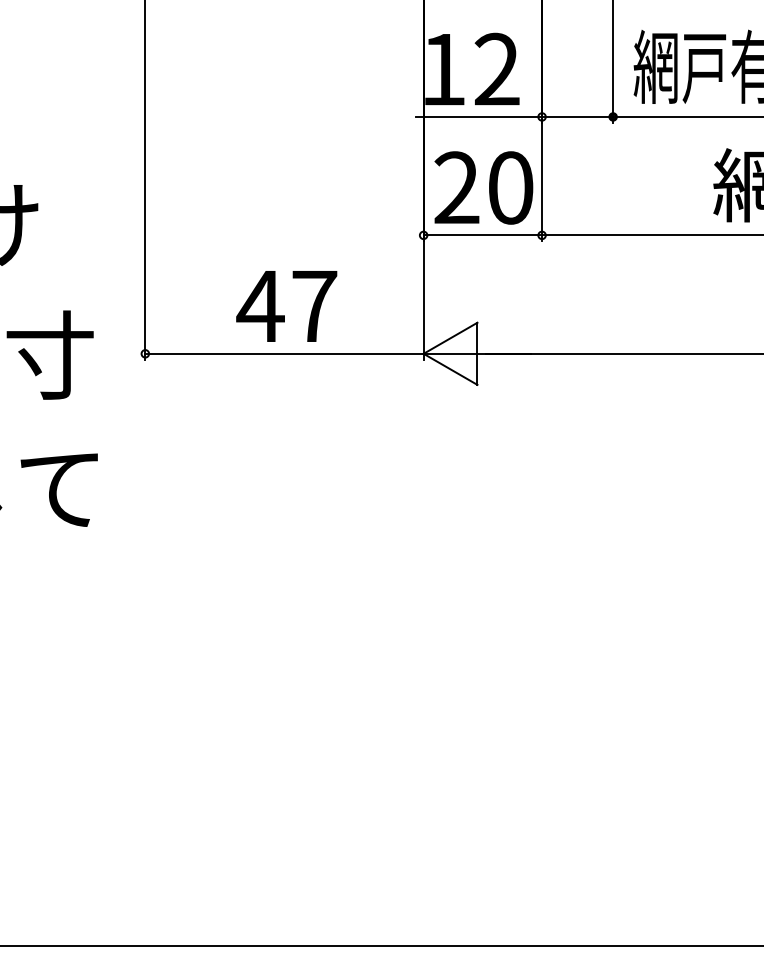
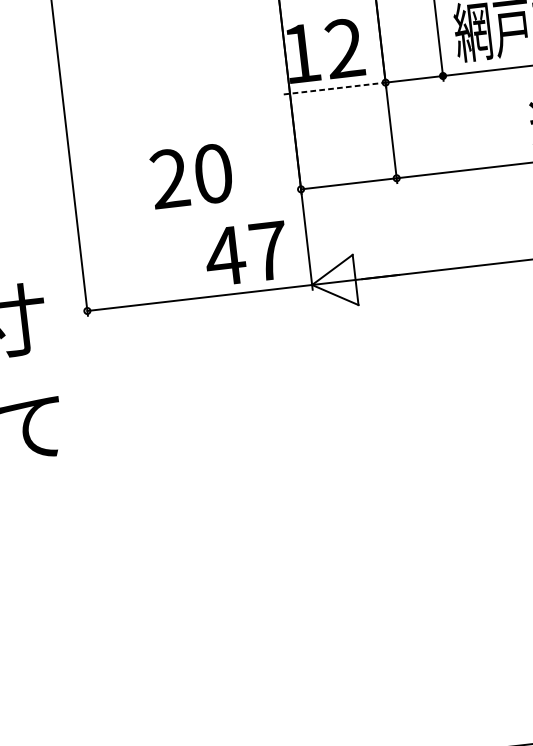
line: (479, 116) -> (335, 88), solid -> dashed
text: (483, 187) -> (191, 175), moved
text: (286, 306) -> (246, 253), moved

